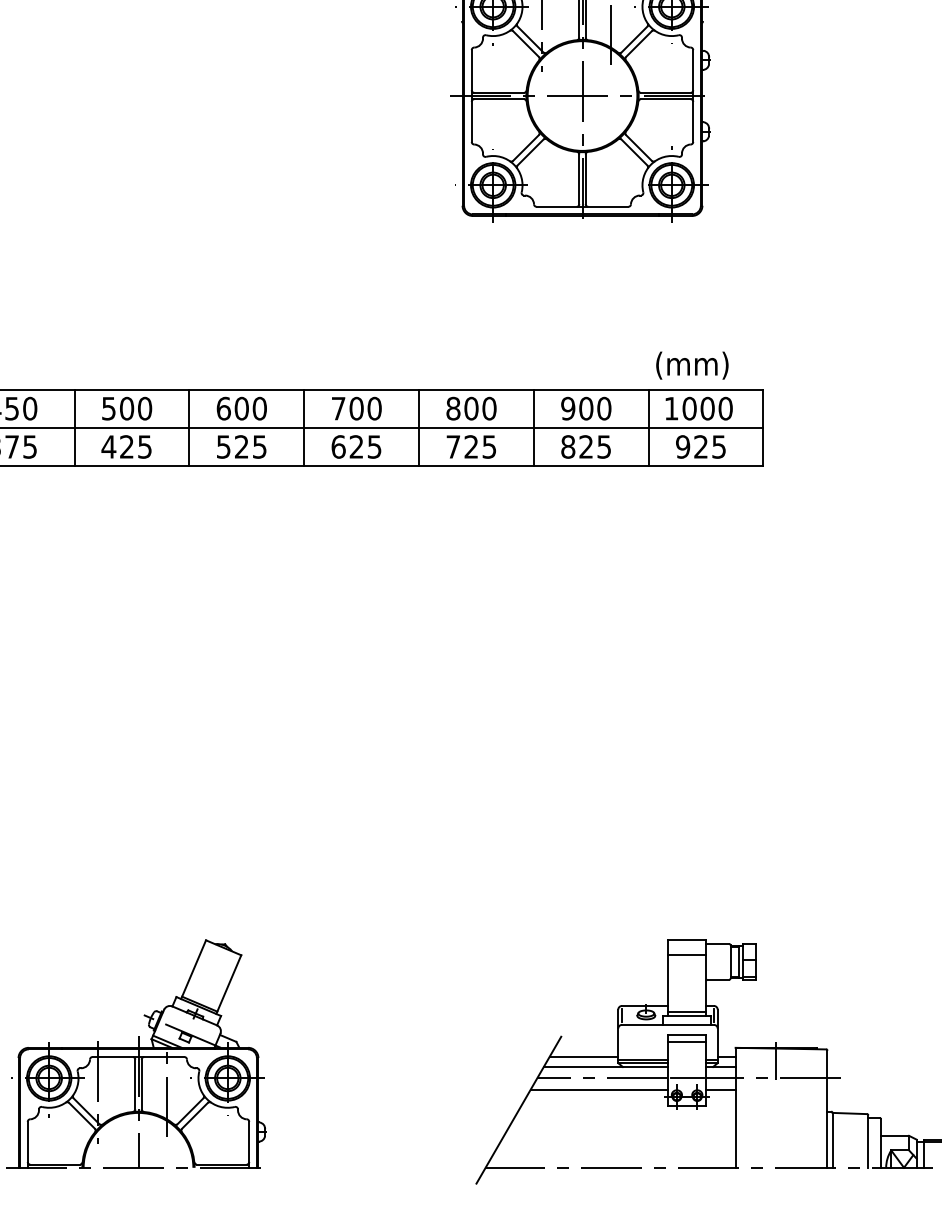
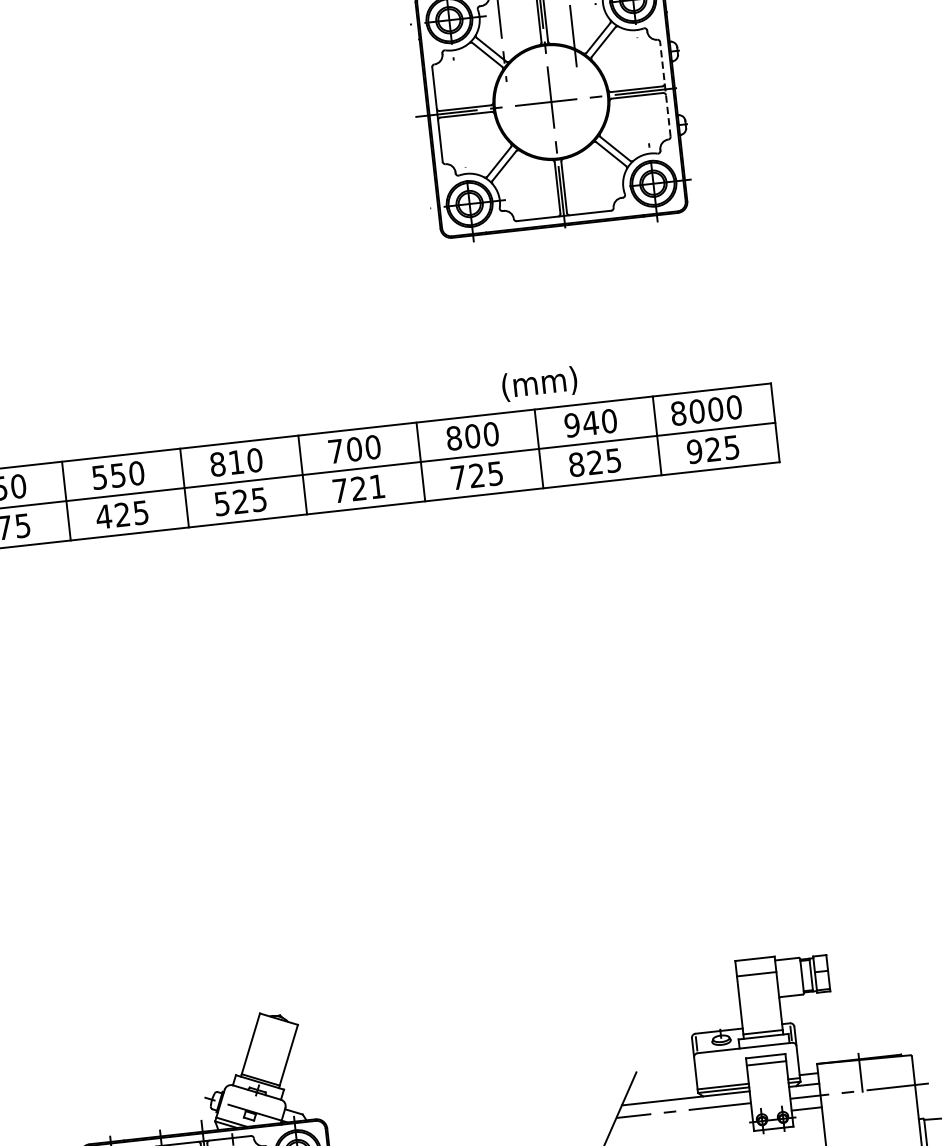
line: (693, 96) -> (665, 89), solid -> dashed
text: (692, 365) -> (539, 383), moved
text: (127, 408) -> (118, 475), 500 -> 550
text: (232, 408) -> (226, 463), 600 -> 810
text: (585, 408) -> (590, 423), 900 -> 940
text: (671, 408) -> (678, 413), 1000 -> 8000
text: (356, 446) -> (358, 488), 625 -> 721
line: (583, 1056) -> (661, 1090), removed
line: (686, 1077) -> (769, 1100), removed
line: (598, 1089) -> (680, 1122), removed

